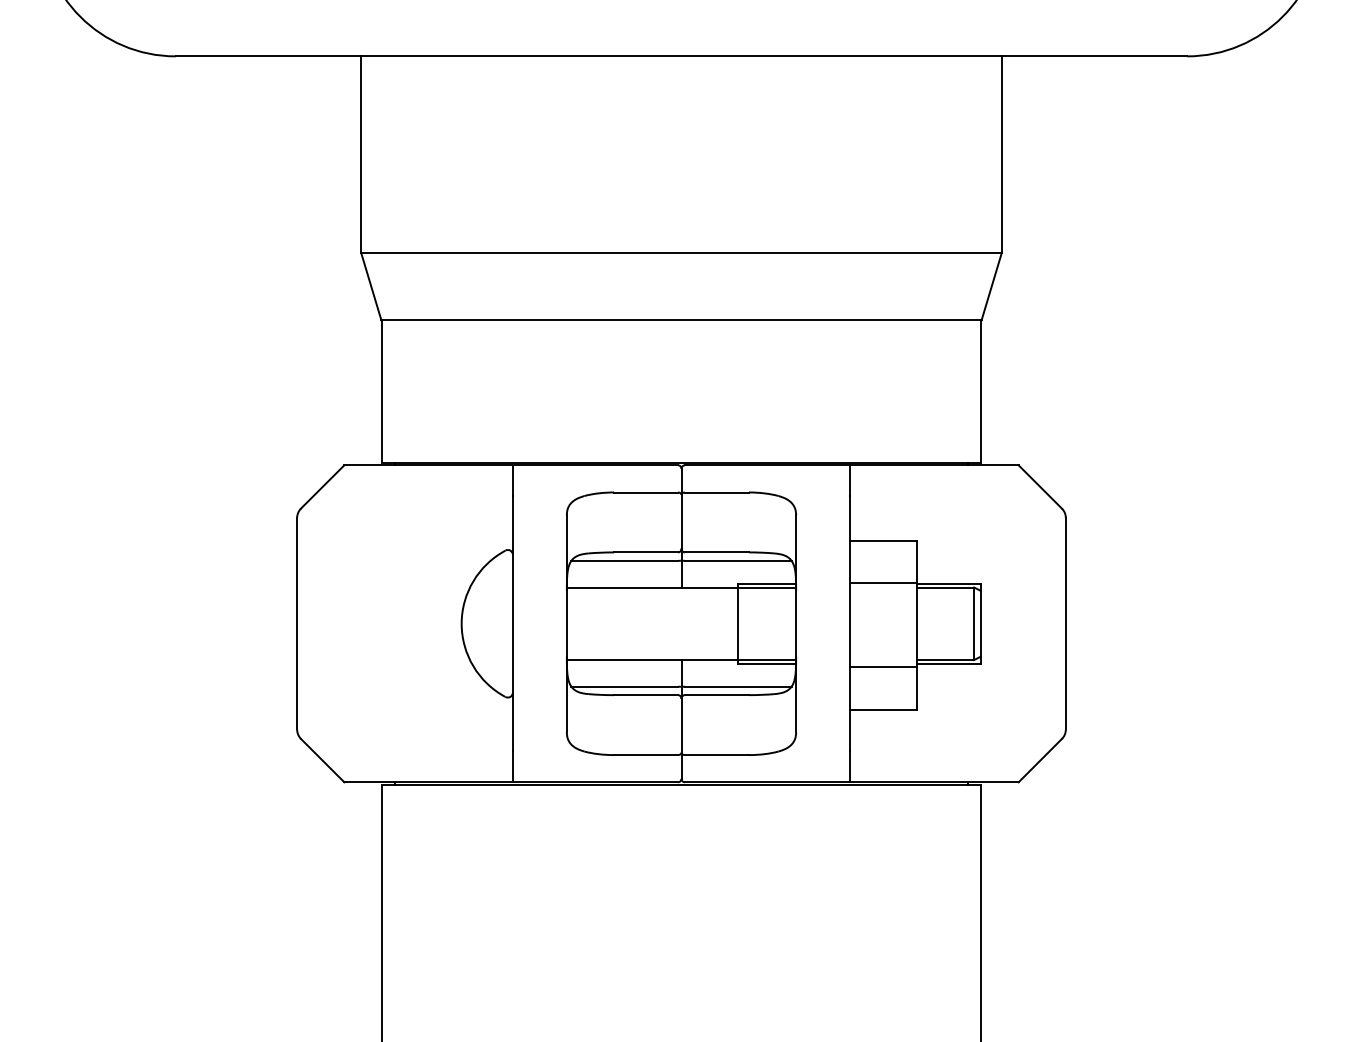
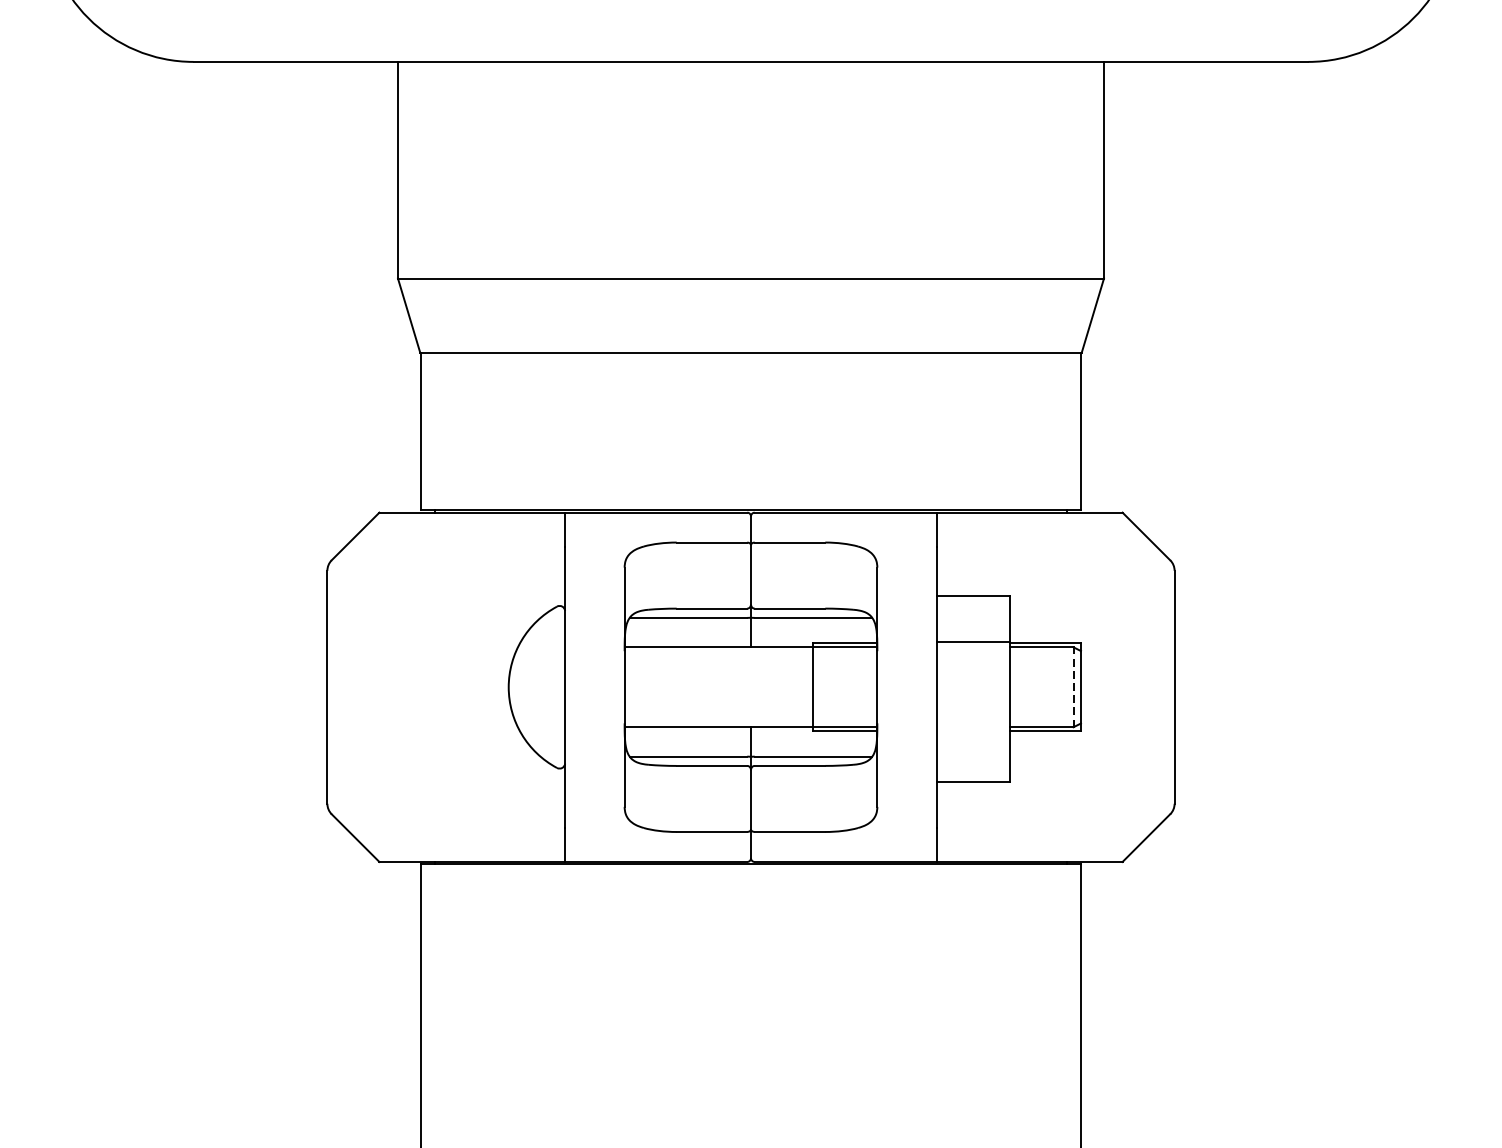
line: (974, 623) -> (1073, 686), solid -> dashed
line: (883, 667) -> (973, 735), removed

